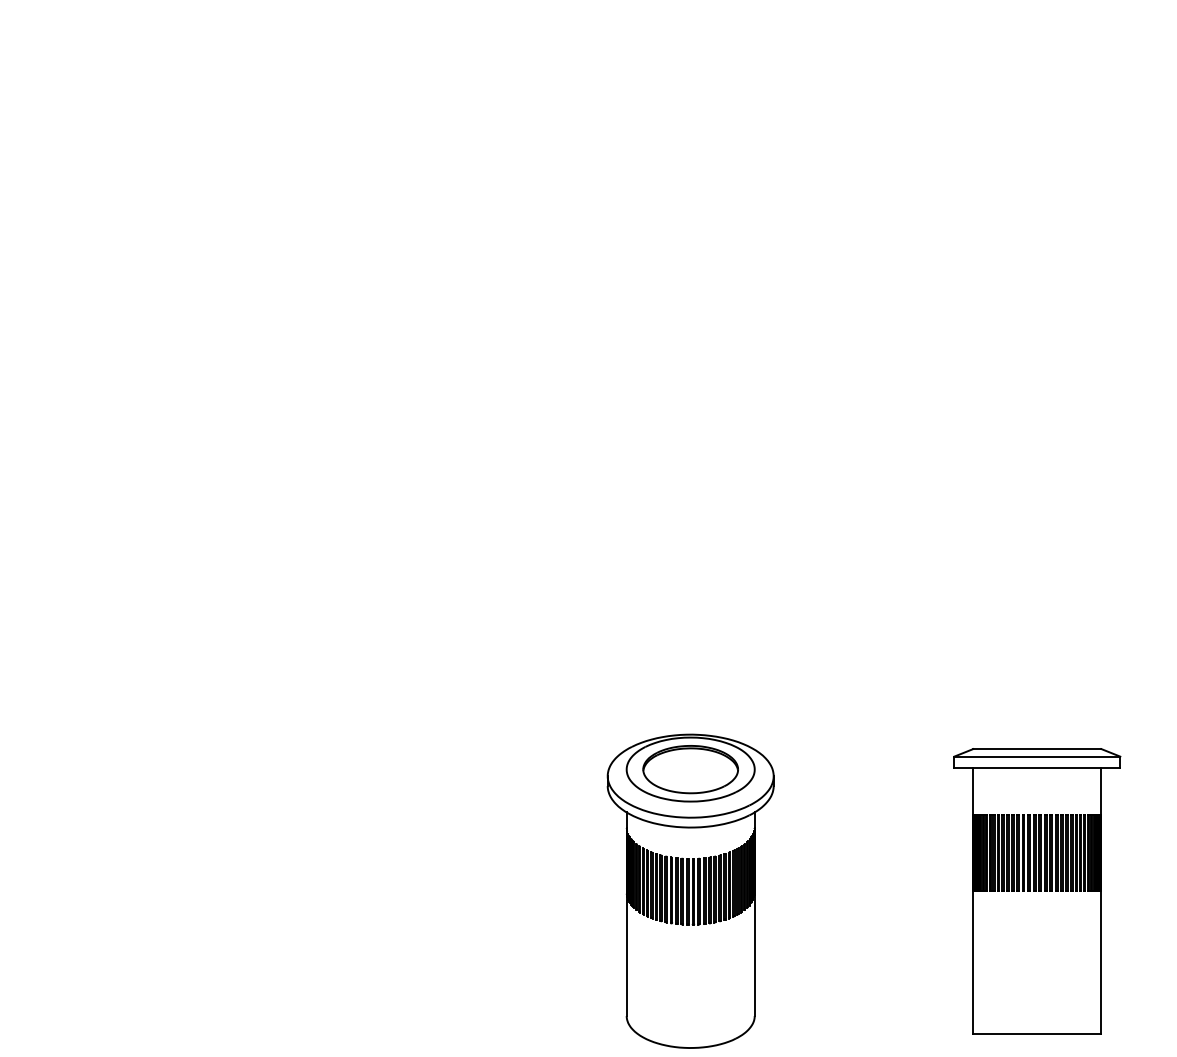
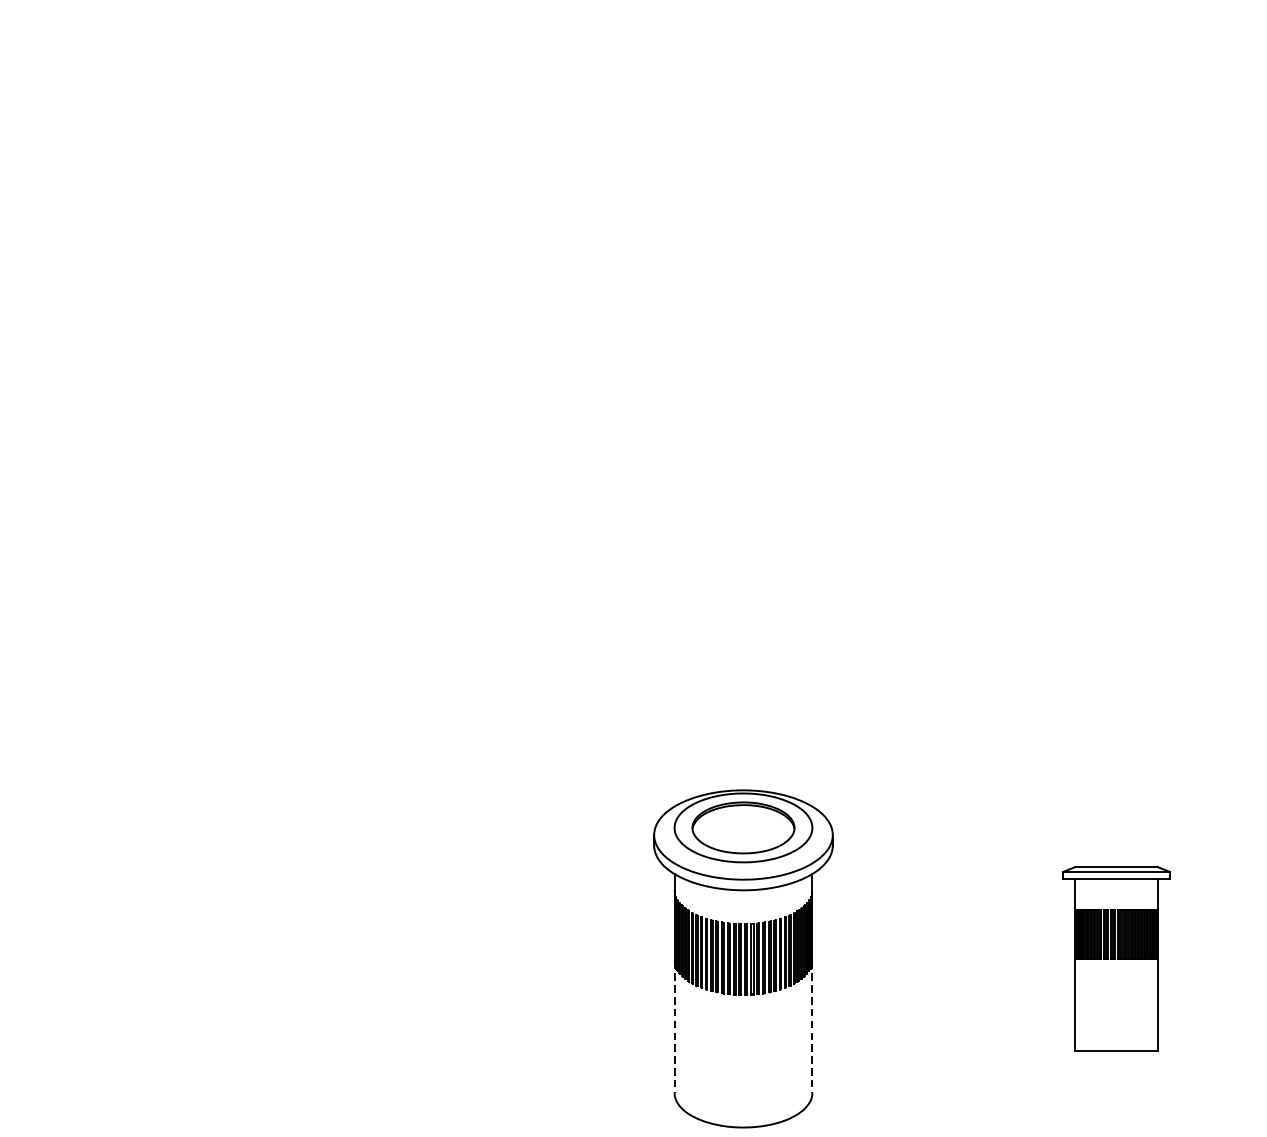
part: (1037, 891) -> (1116, 959), size x0.6
line: (626, 955) -> (674, 1027), solid -> dashed
line: (754, 955) -> (812, 1027), solid -> dashed

